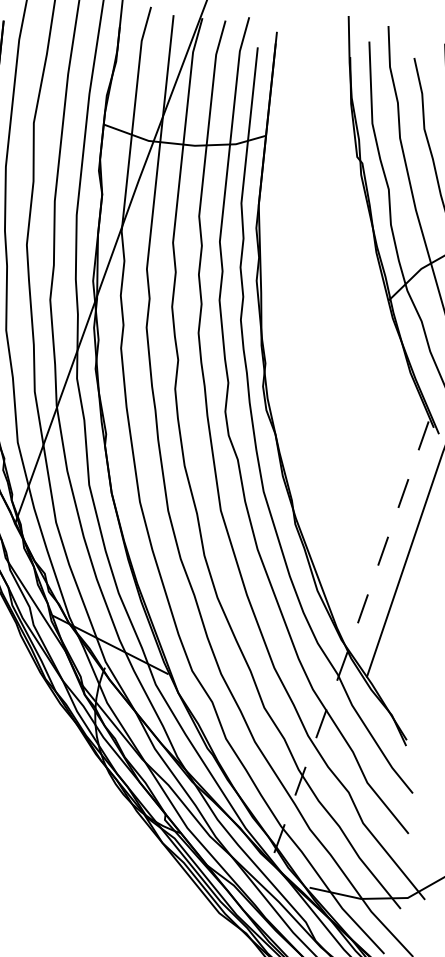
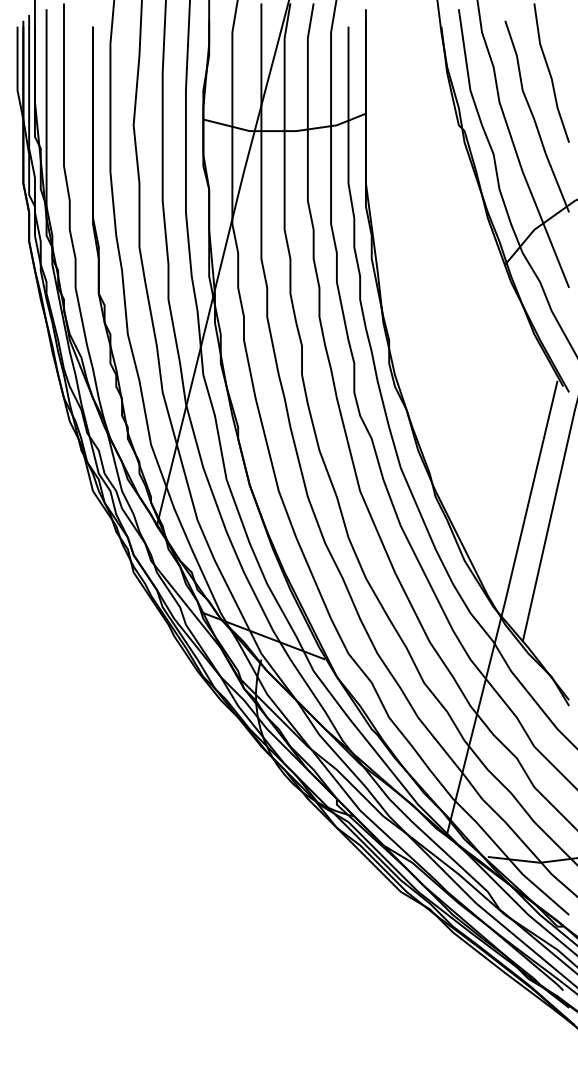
line: (351, 641) -> (503, 607), dashed -> solid

